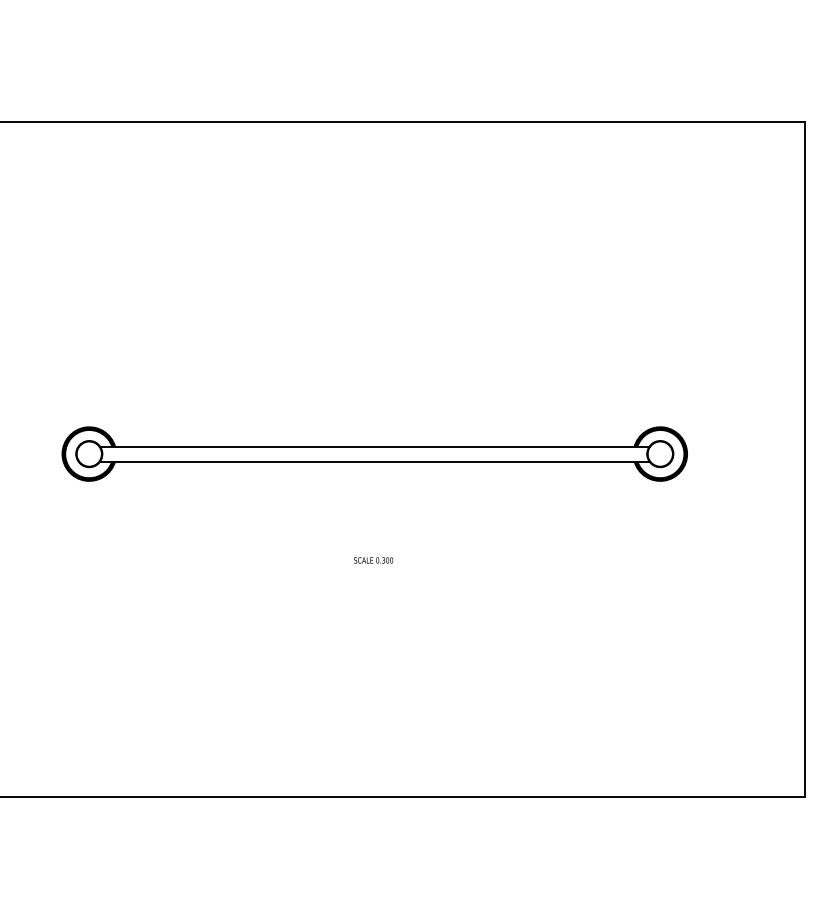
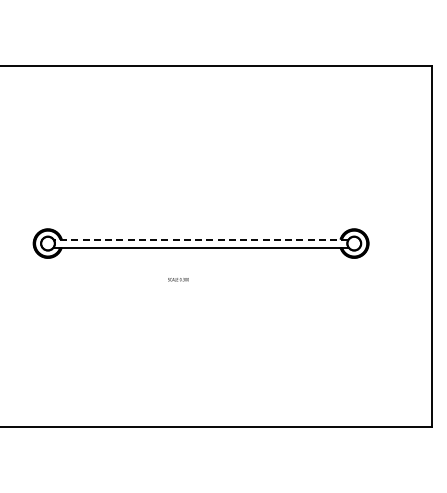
line: (373, 446) -> (200, 239), solid -> dashed
text: (373, 560) -> (178, 279), moved

